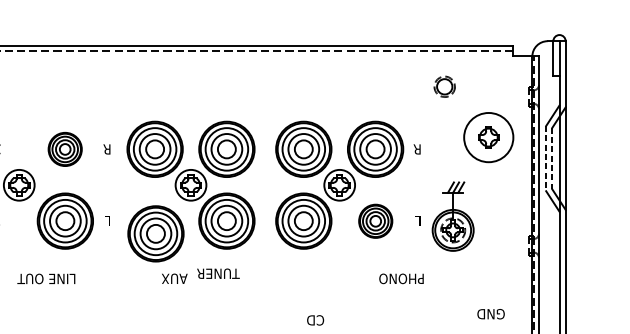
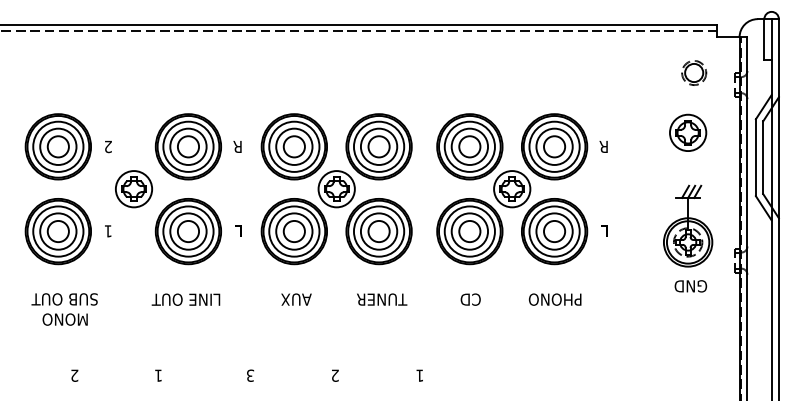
part: (445, 86) -> (694, 72), moved
circle: (488, 137) -> (687, 132), size x0.62
part: (64, 149) -> (187, 146), size x1.67
line: (545, 159) -> (755, 158), dashed -> solid
line: (552, 159) -> (763, 158), dashed -> solid
part: (453, 216) -> (688, 225), moved
part: (375, 221) -> (554, 231), size x1.67
part: (155, 233) -> (293, 231), moved
text: (218, 273) -> (382, 299), moved
text: (45, 278) -> (185, 299), moved
text: (174, 278) -> (296, 299), moved
text: (400, 278) -> (554, 299), moved
text: (490, 314) -> (690, 286), moved
text: (315, 320) -> (470, 299), moved

